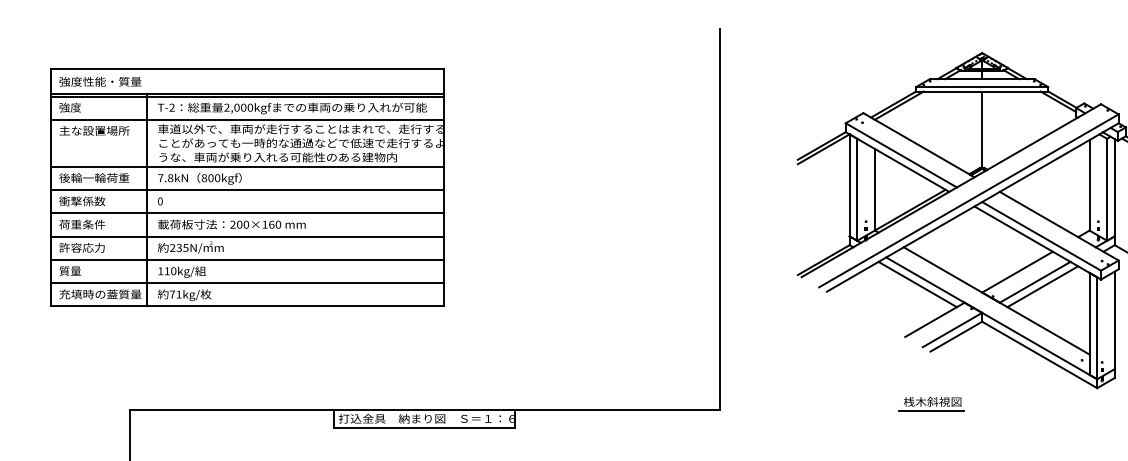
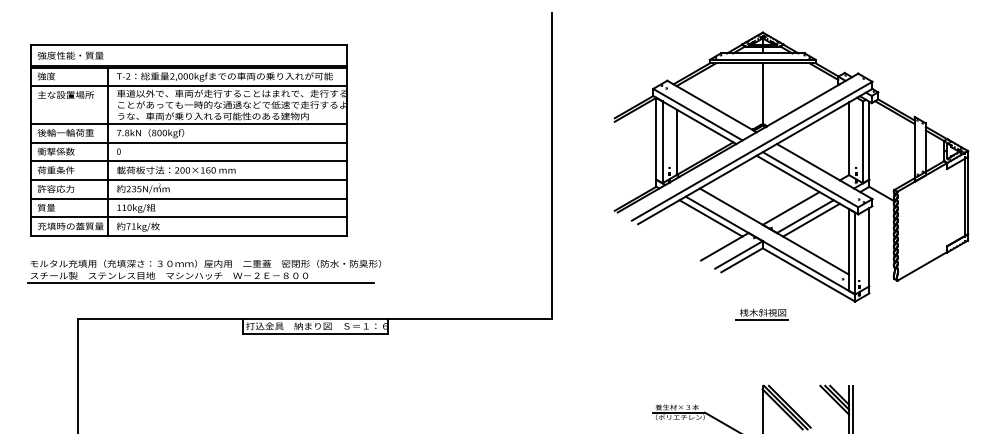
part: (247, 187) -> (188, 140), moved
part: (285, 350) -> (203, 271), added
part: (930, 404) -> (761, 314), moved

